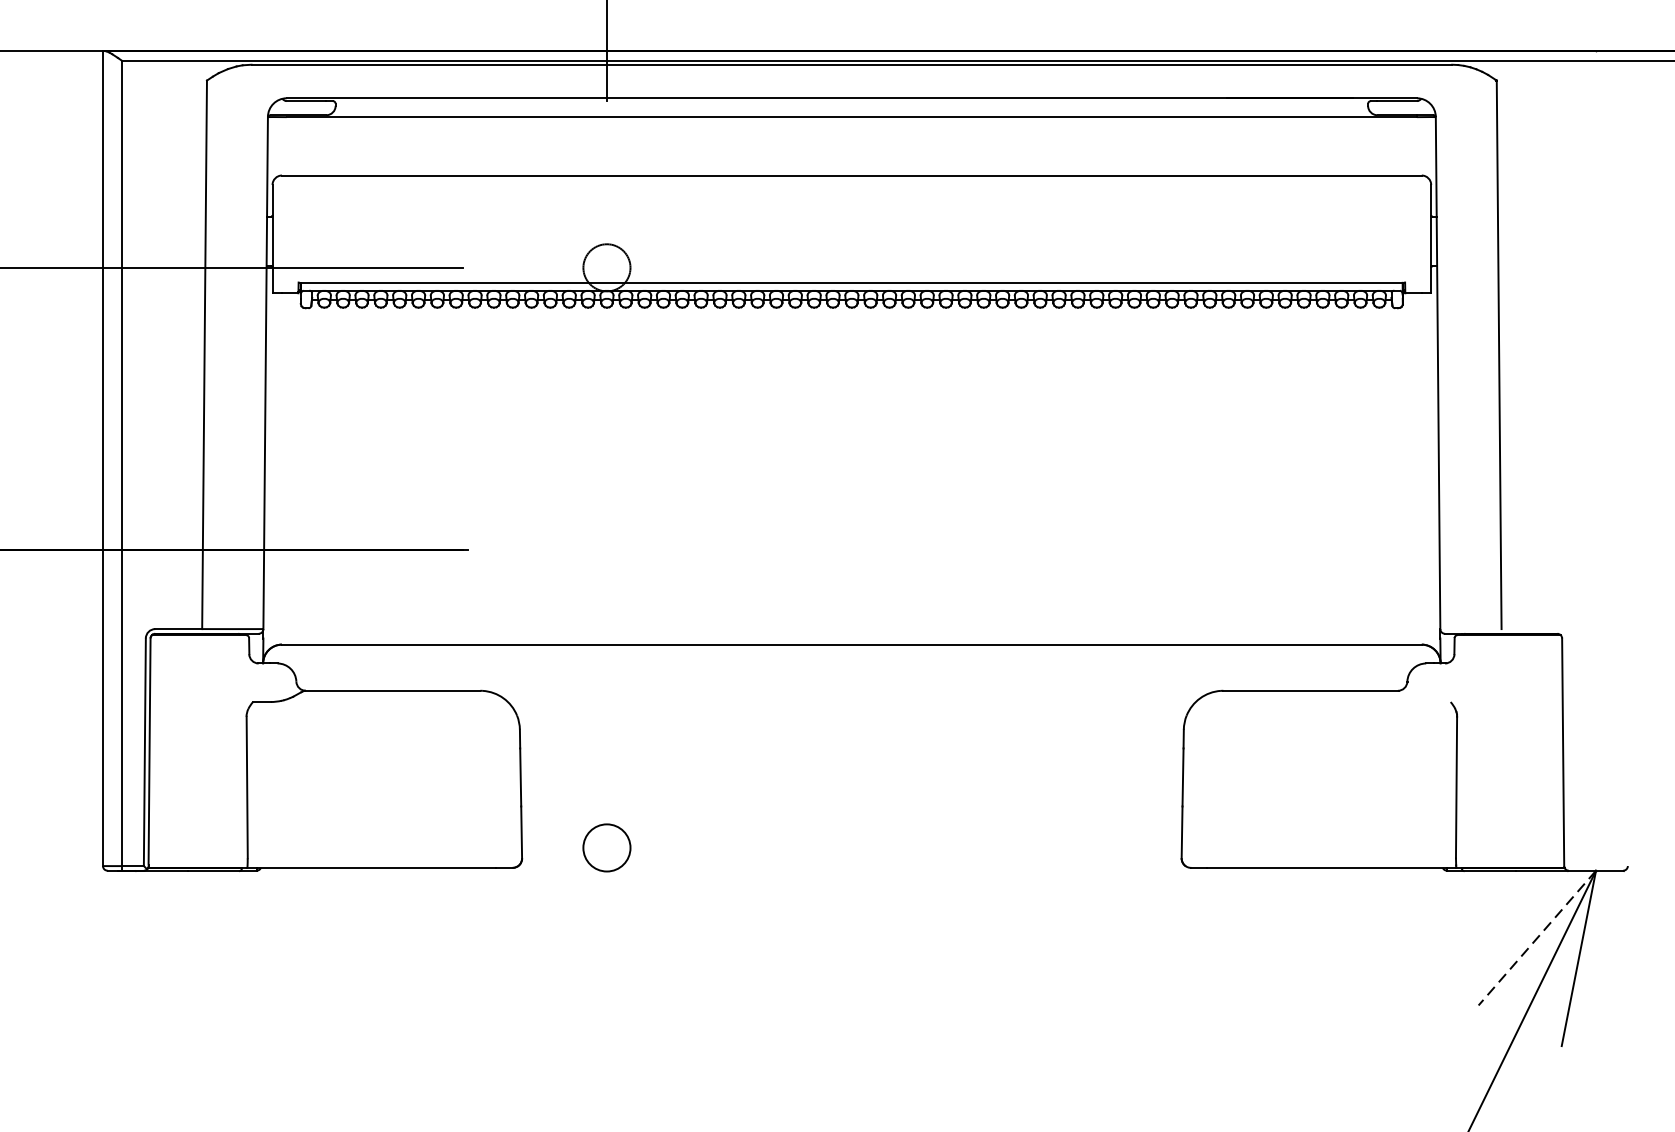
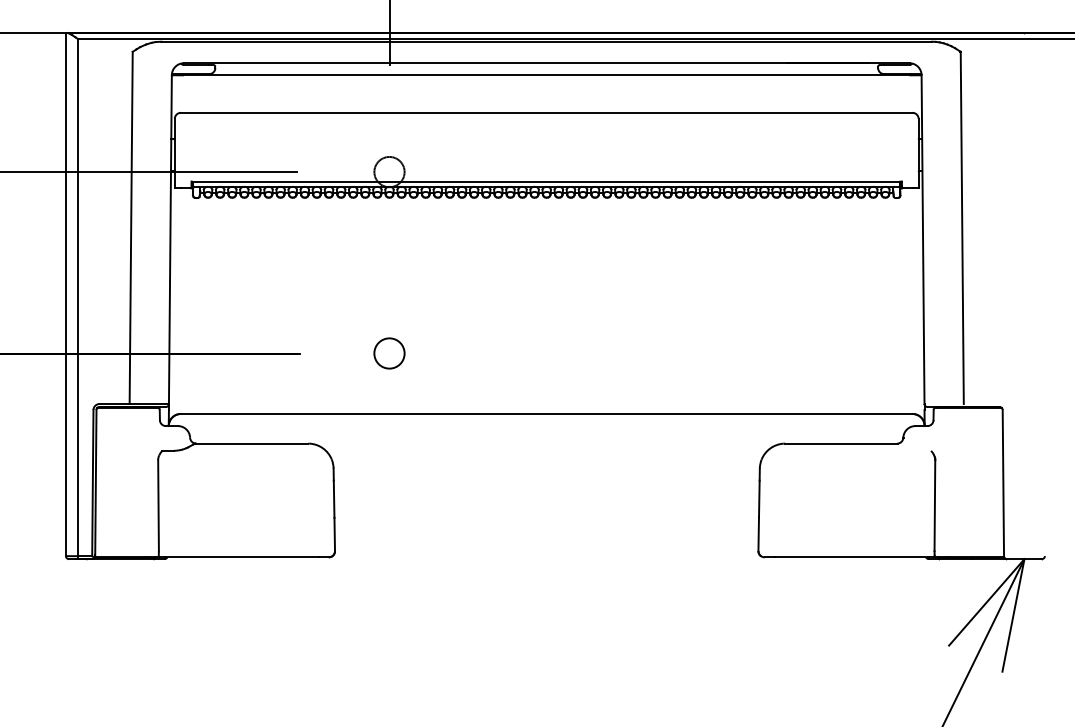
circle: (606, 847) -> (389, 353), moved
line: (1536, 938) -> (986, 602), dashed -> solid

